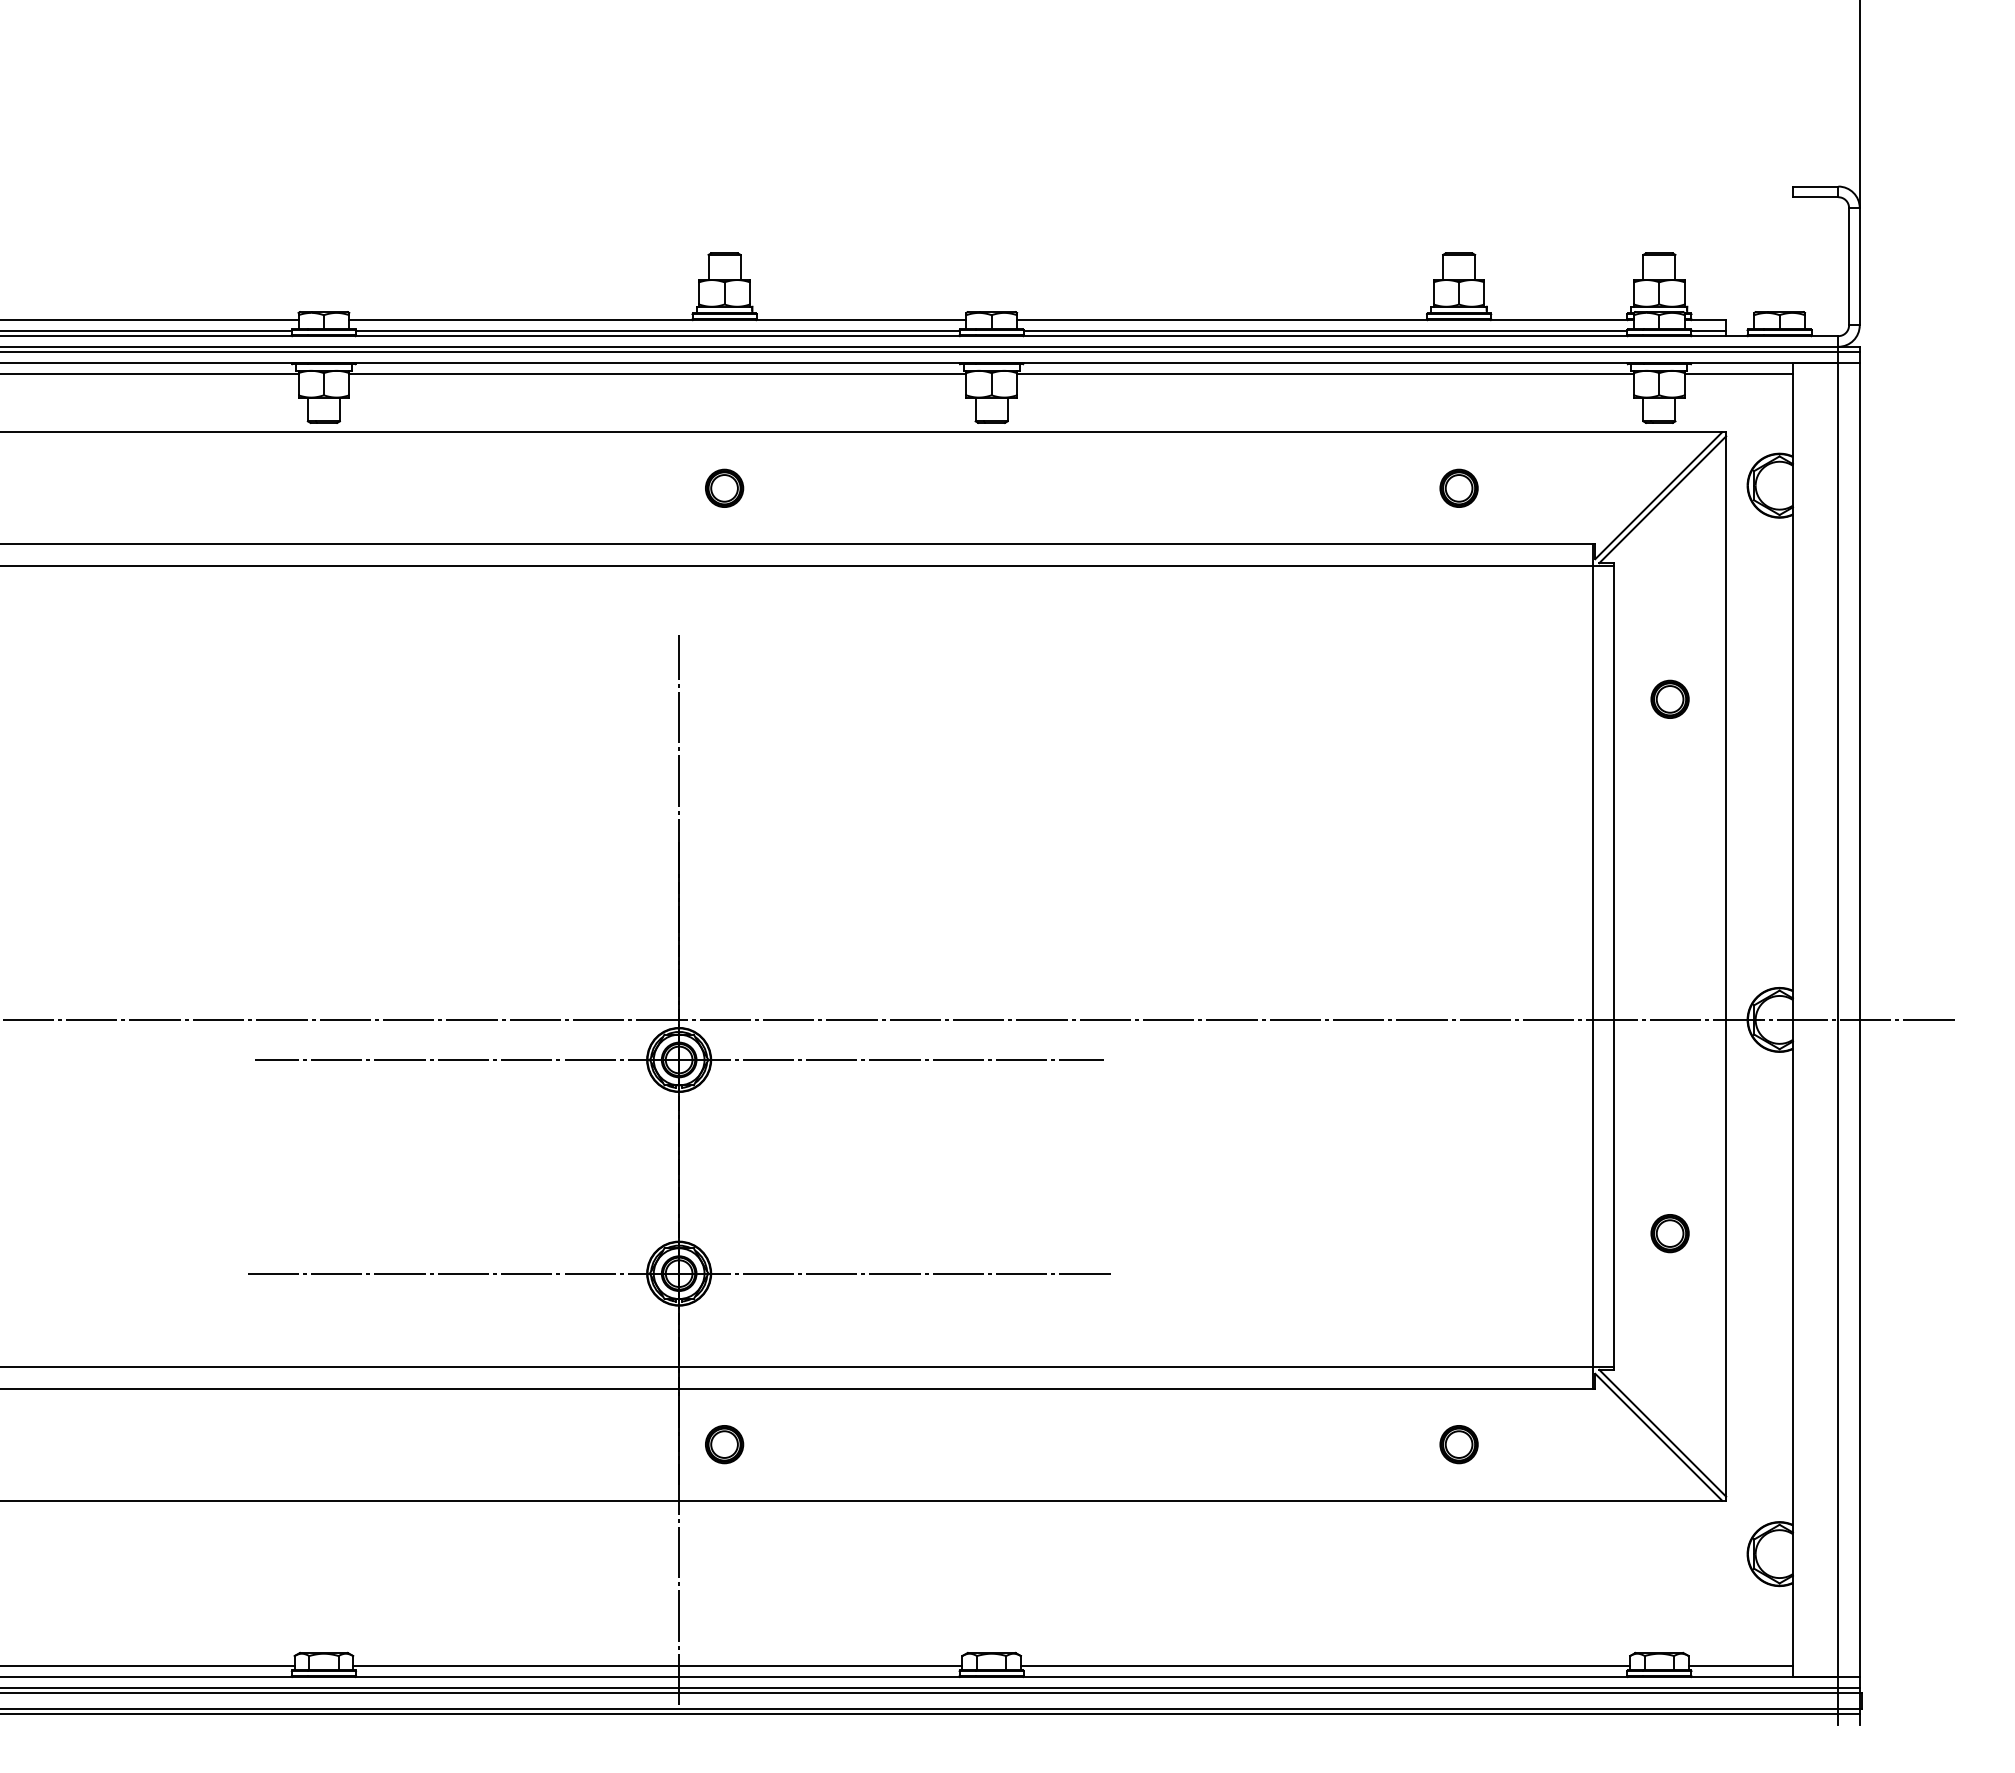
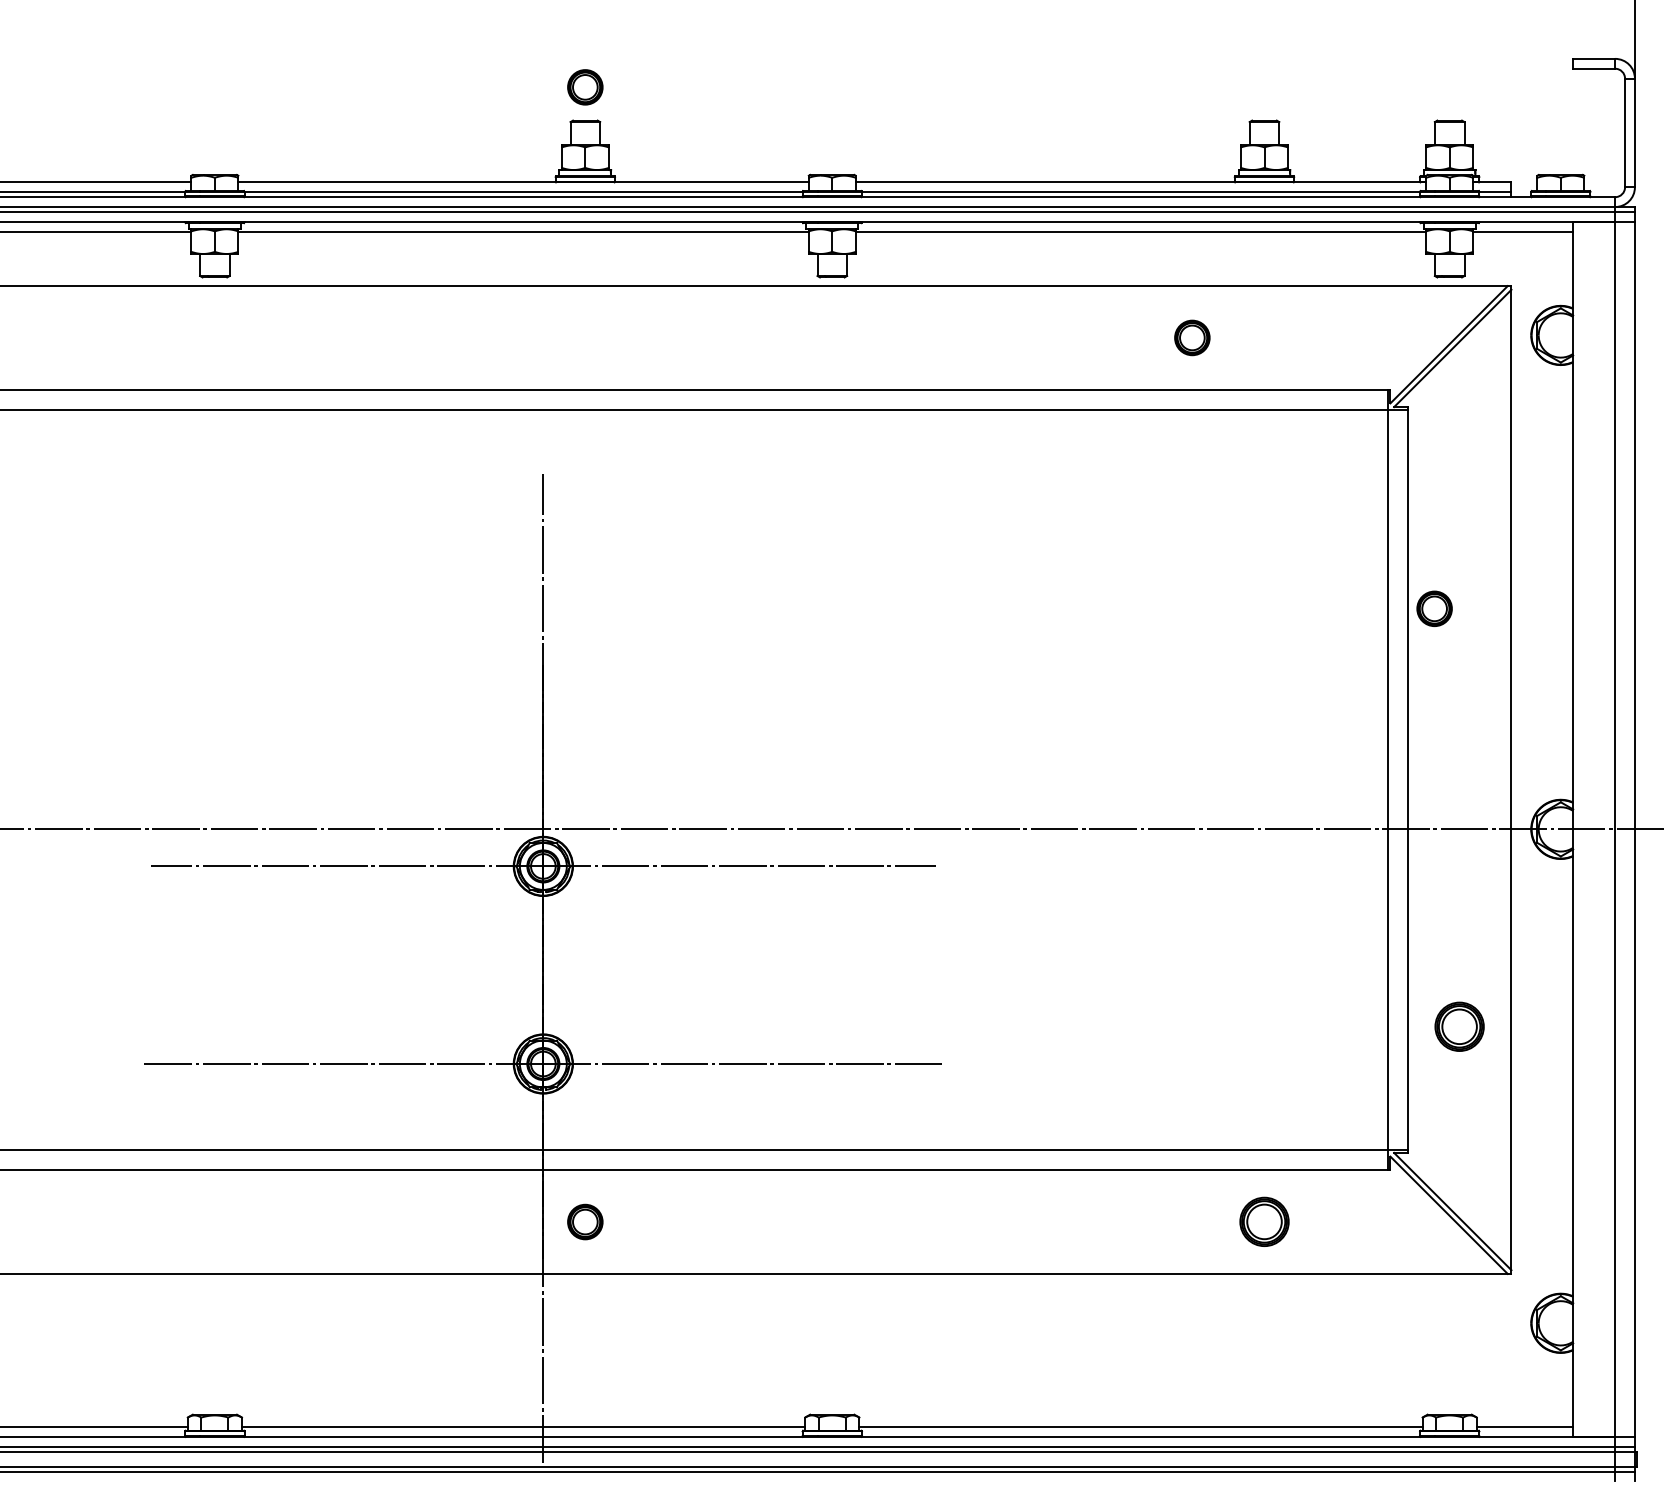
part: (724, 487) -> (585, 86), moved
part: (1458, 487) -> (1191, 337), moved
part: (1669, 698) -> (1434, 608), moved
part: (1669, 1233) -> (1459, 1026), size x1.4
part: (1458, 1444) -> (1263, 1221), size x1.4

